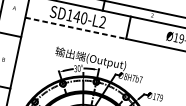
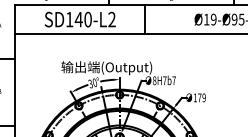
line: (75, 28) -> (80, 34), dashed -> solid

